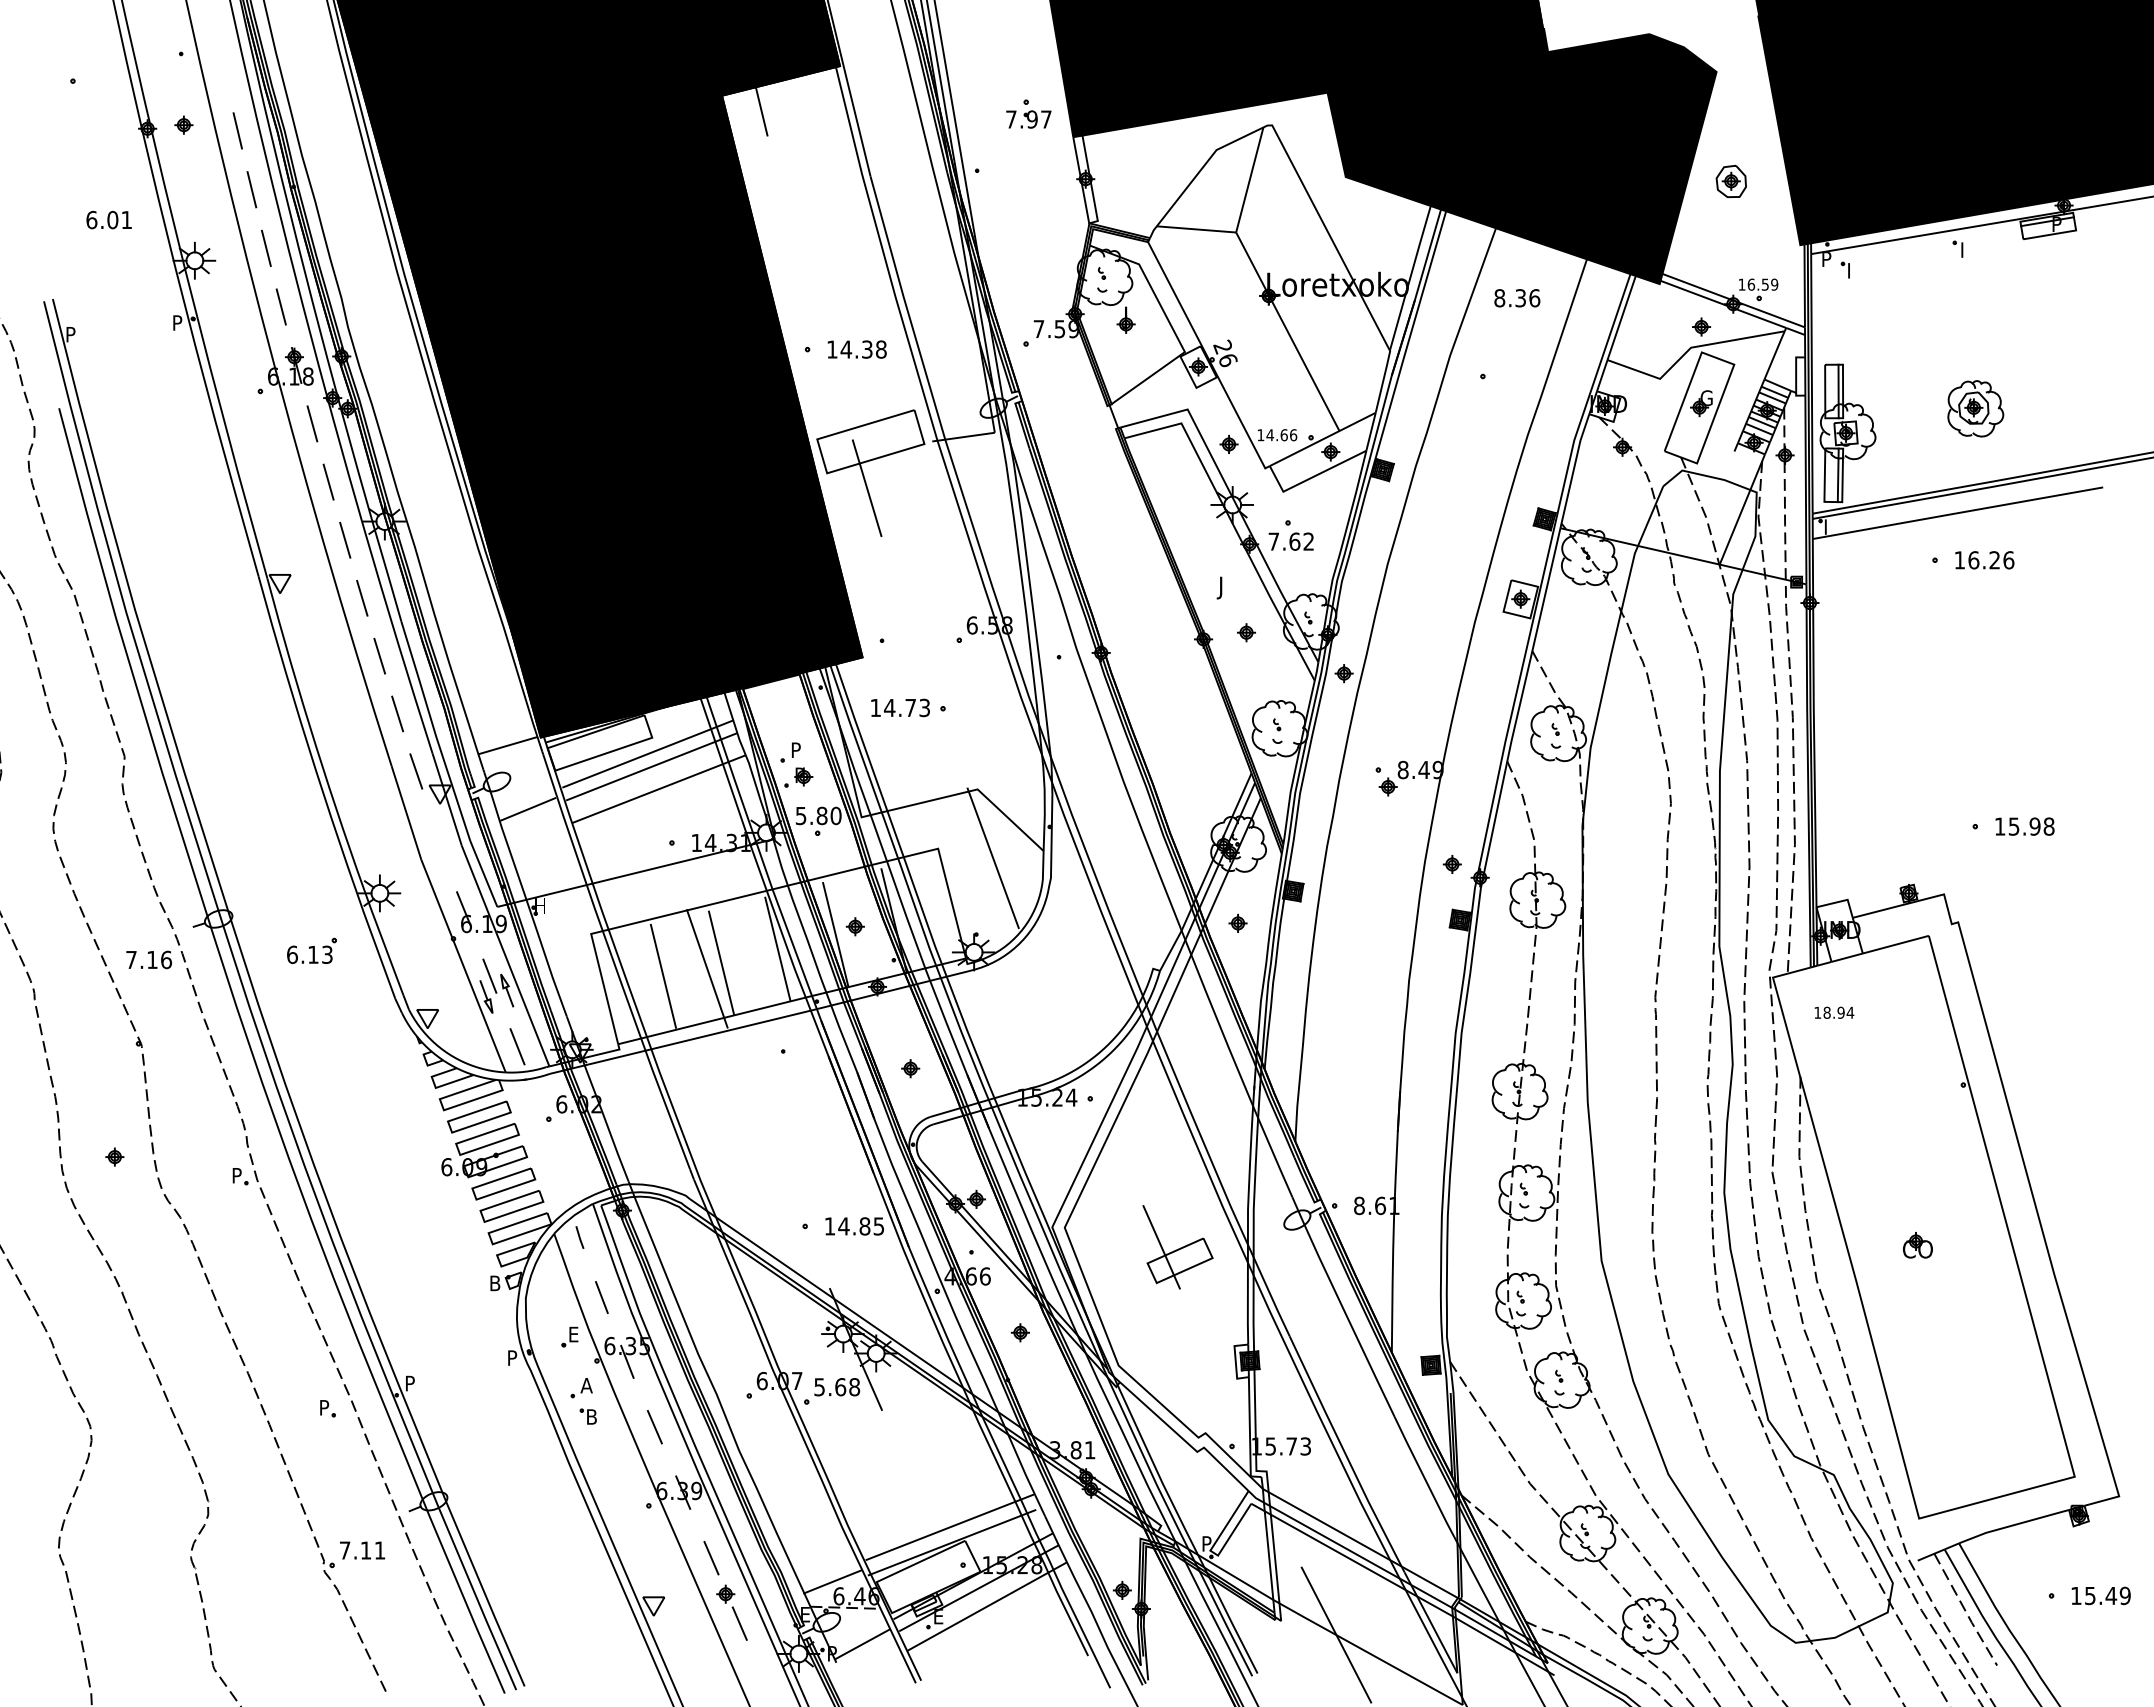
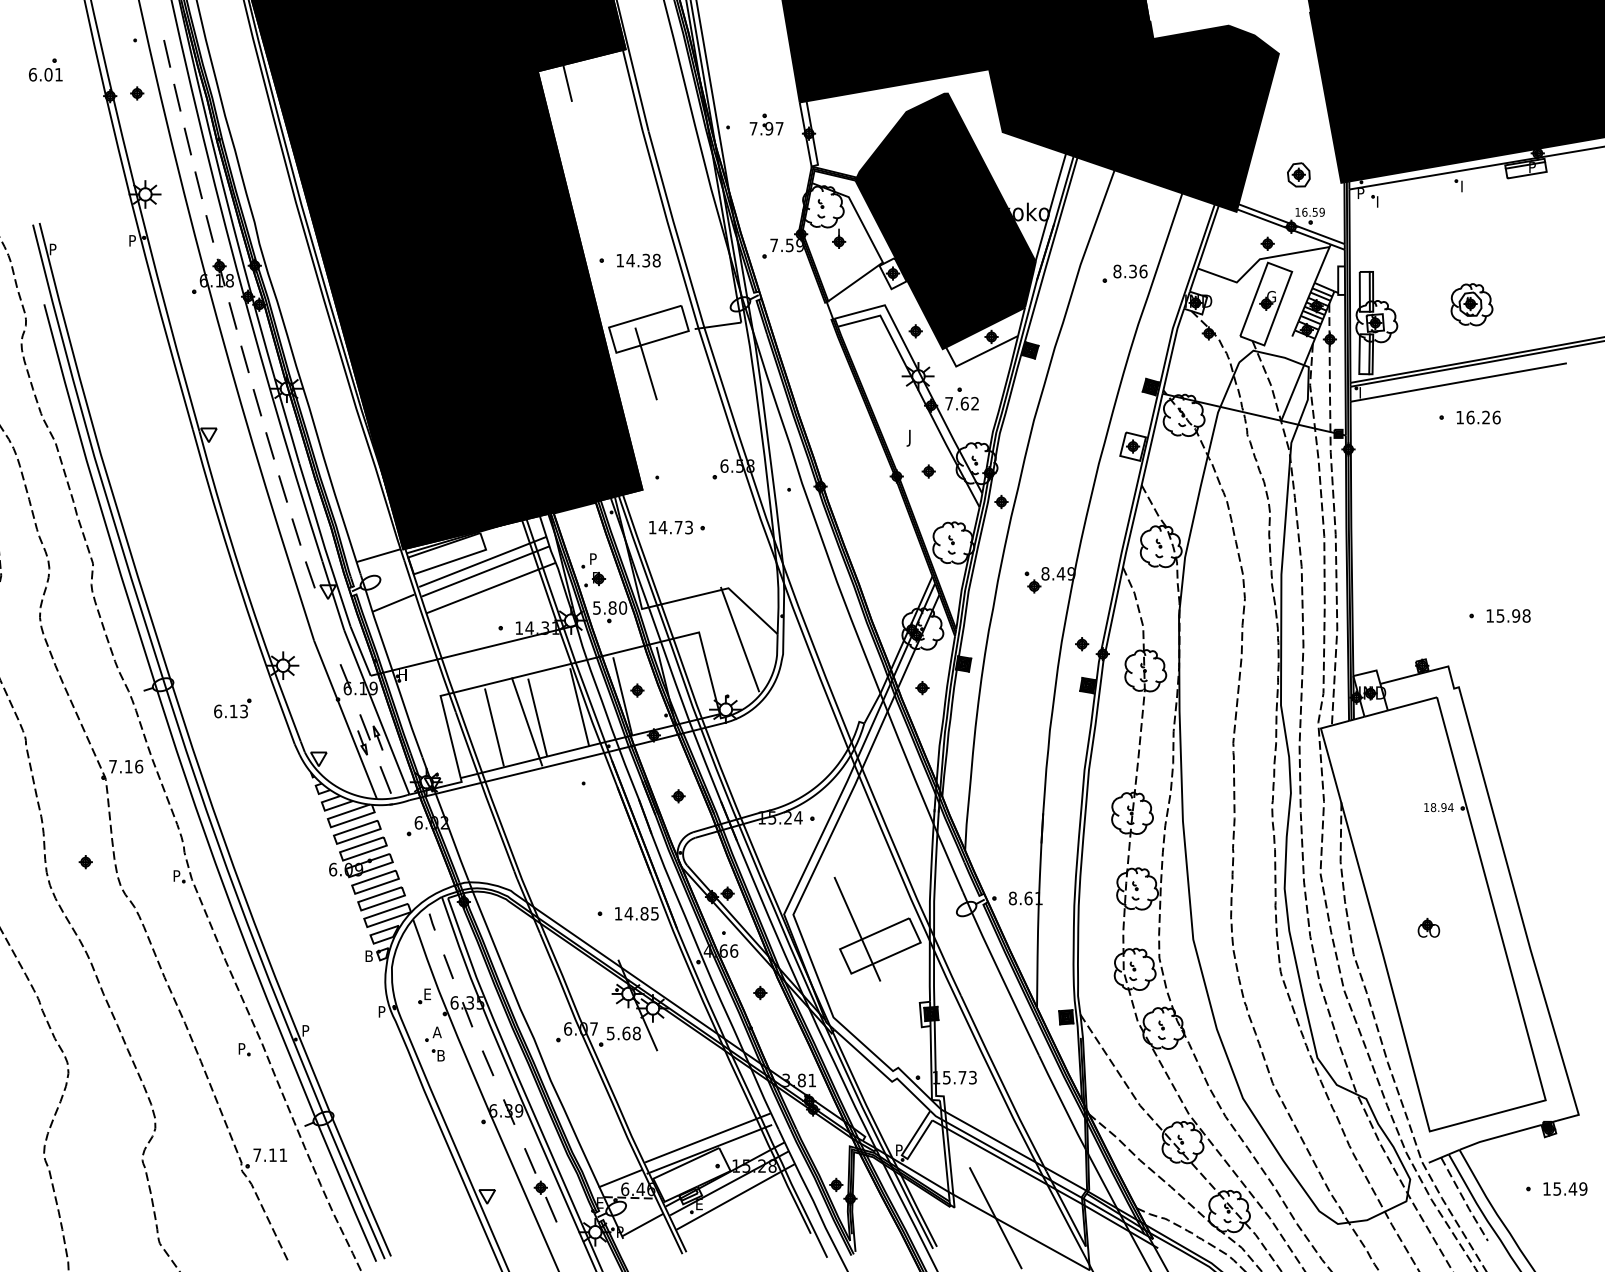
line: (224, 71) -> (167, 53), added
part: (1028, 113) -> (766, 124), moved
part: (1730, 180) -> (1298, 174), moved
text: (108, 219) -> (45, 74), moved
fill: (1269, 296) -> (945, 221), added
text: (1517, 298) -> (1130, 271), moved
text: (148, 959) -> (125, 766), moved
text: (1834, 1012) -> (1439, 807), moved
part: (1177, 1247) -> (877, 929), size x1.67

